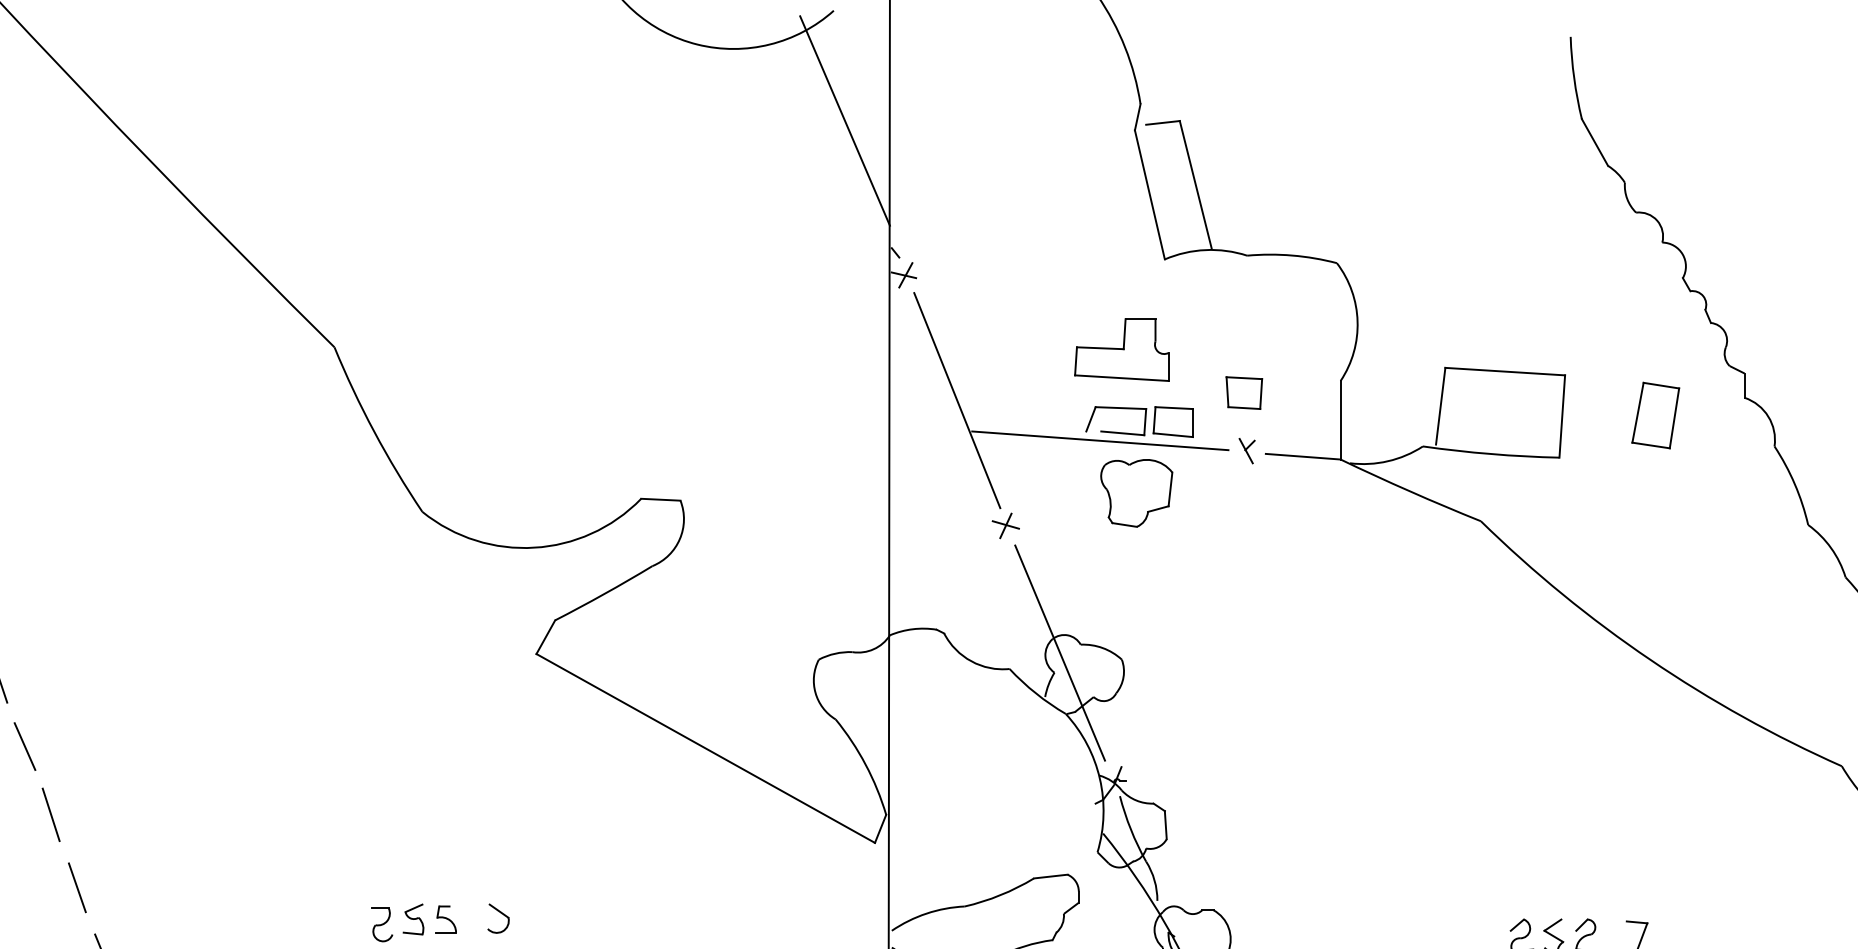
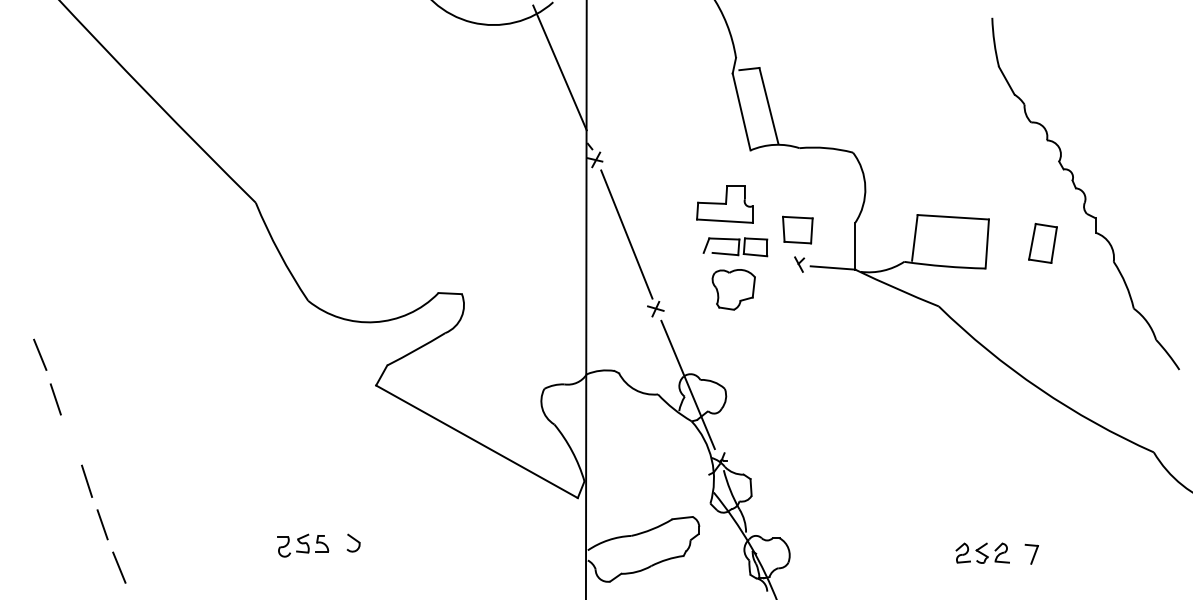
part: (1243, 392) -> (797, 229), size x1.4
line: (1099, 440) -> (711, 258), removed
line: (25, 746) -> (71, 440), removed

